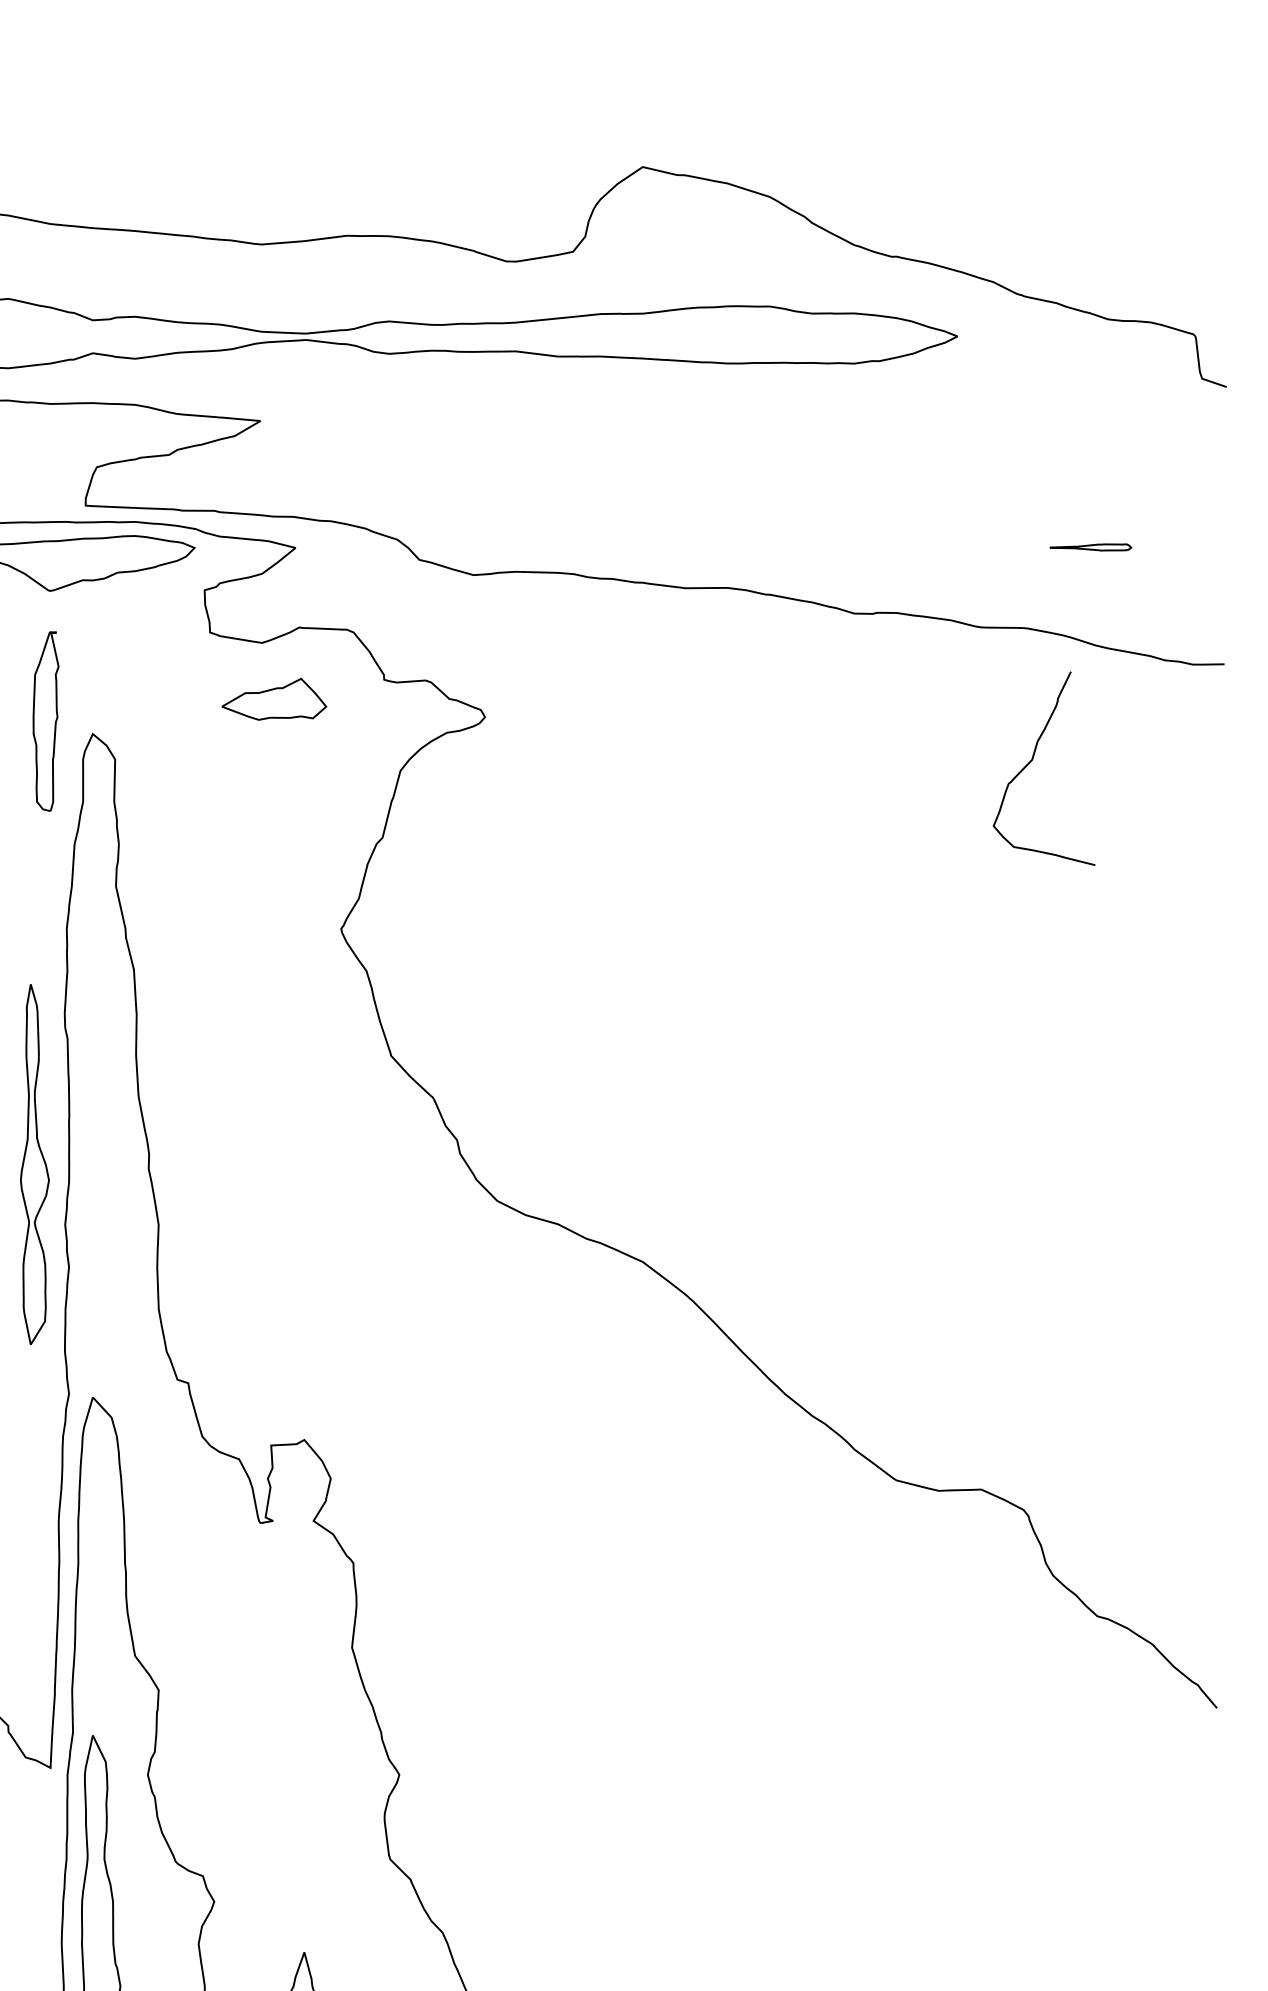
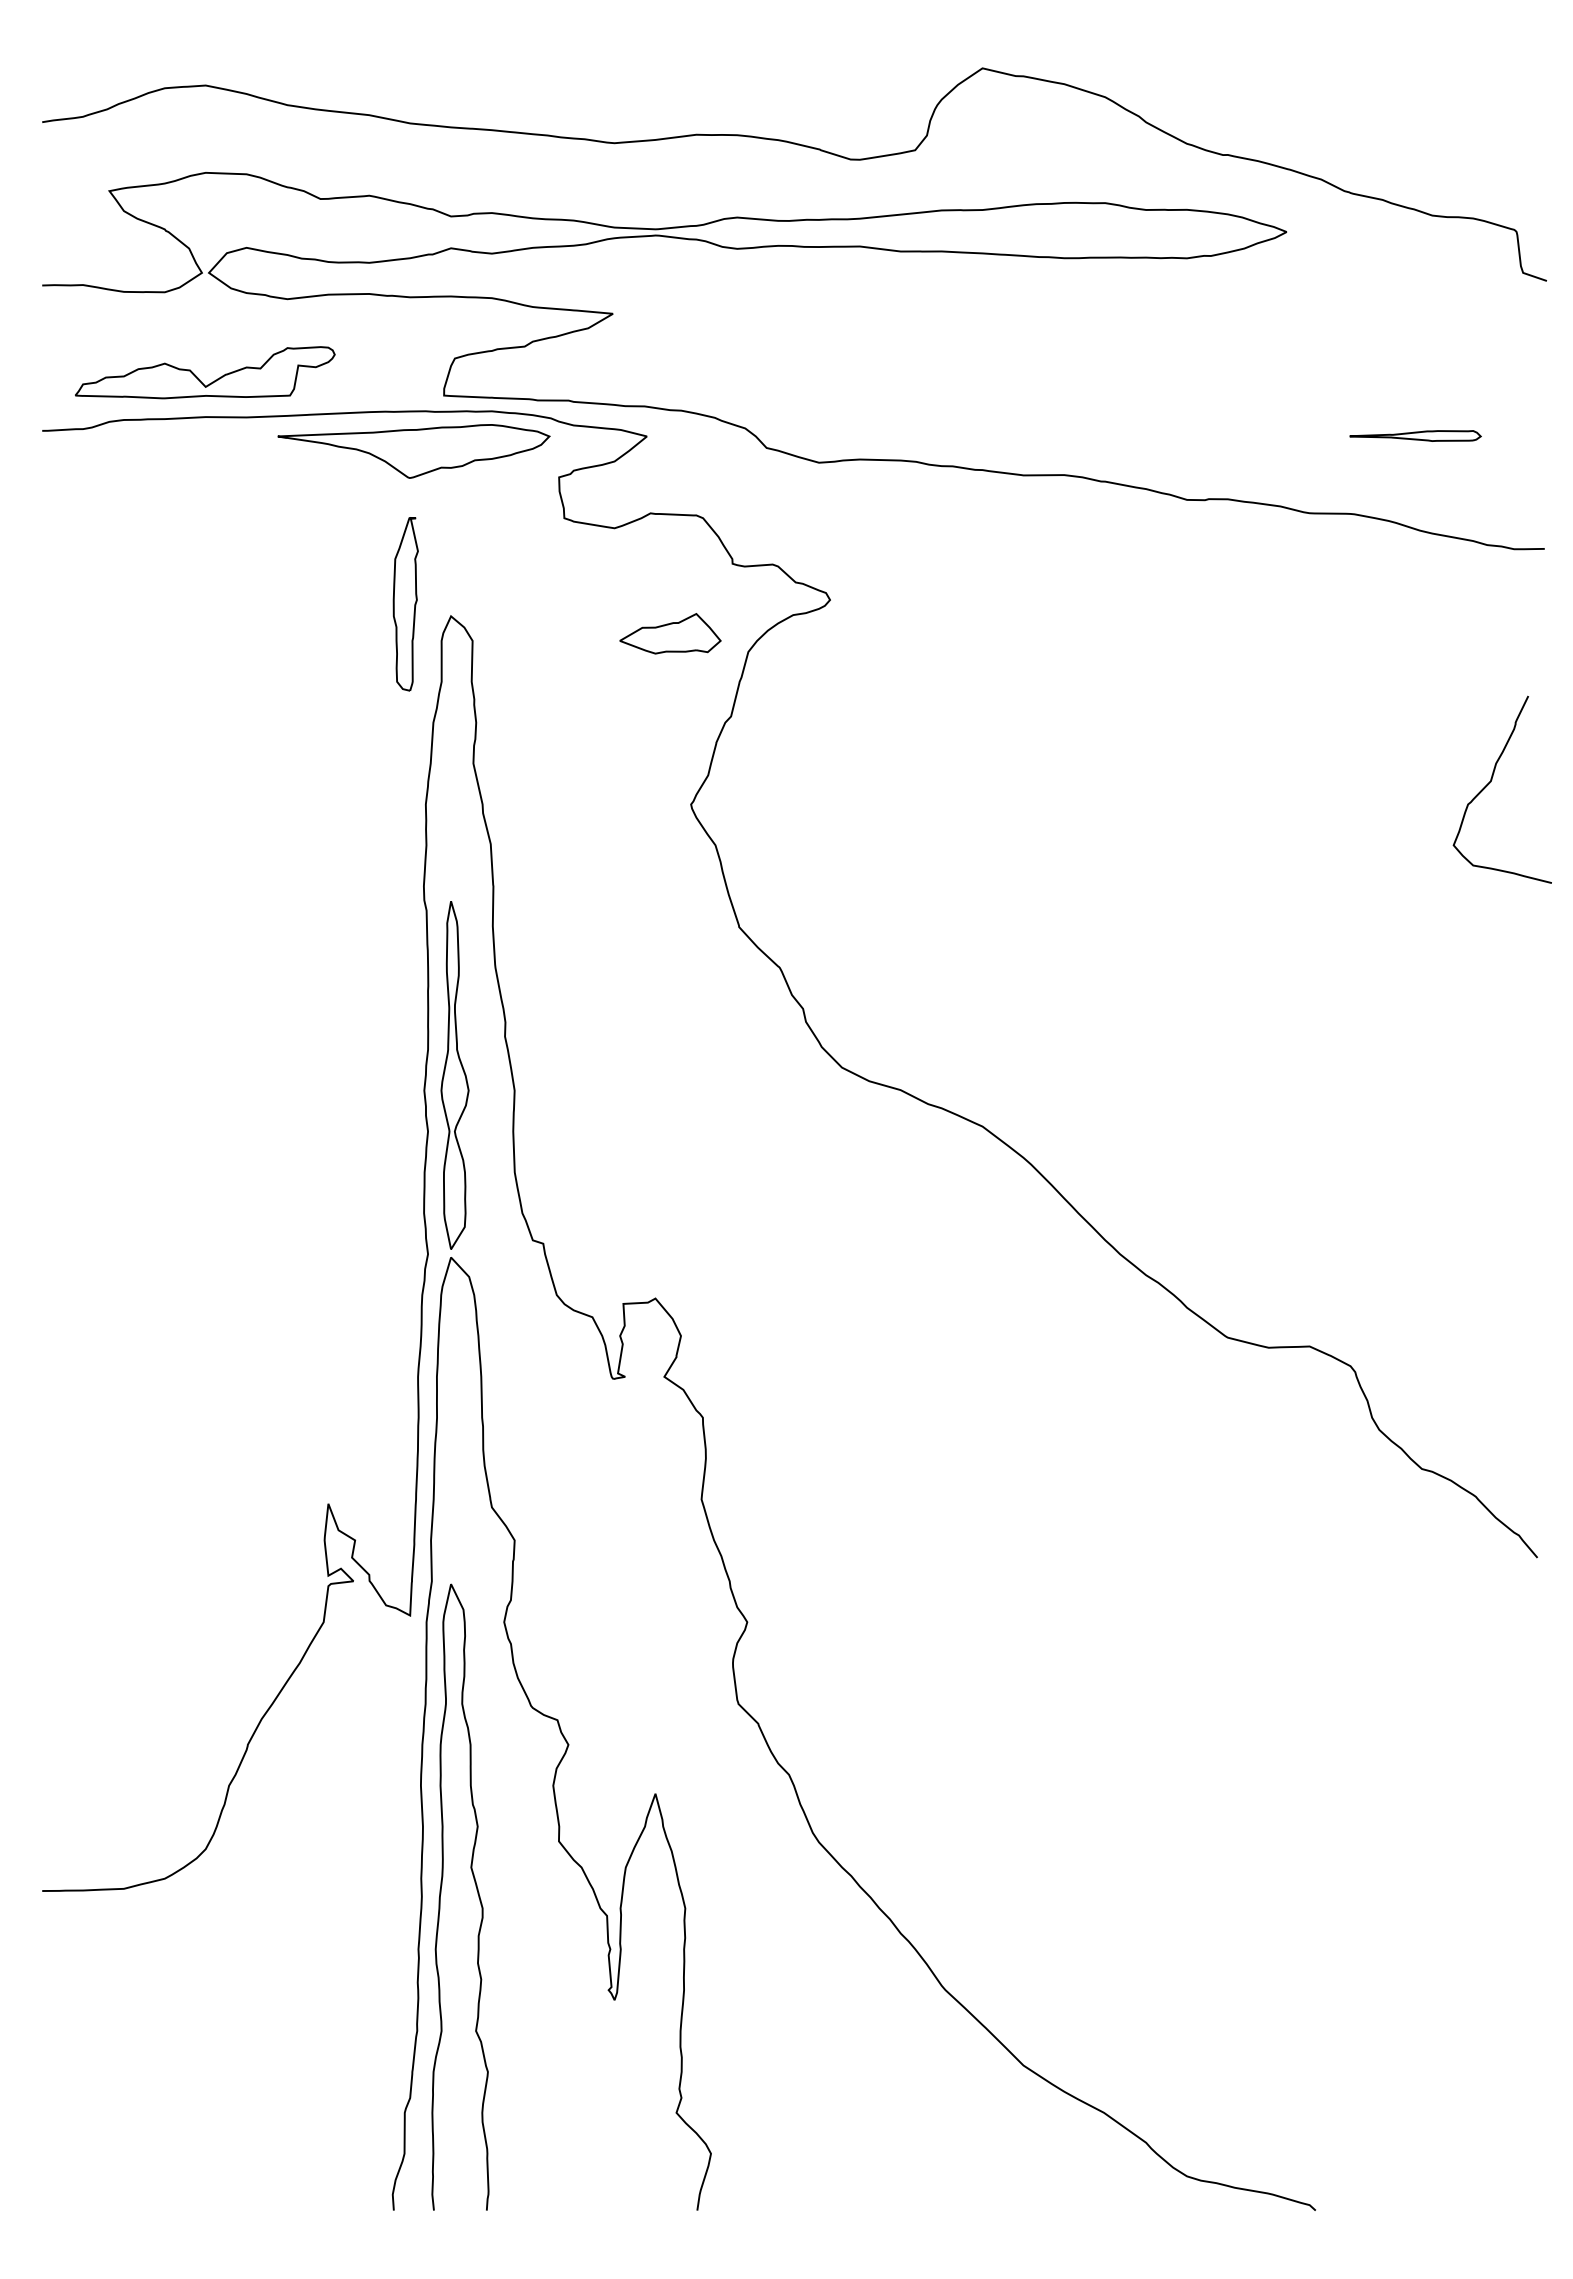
part: (1090, 546) -> (1415, 435), size x1.67
part: (274, 699) -> (670, 633), moved
curve: (1032, 761) -> (1491, 782), moved
part: (34, 1164) -> (454, 1075), moved

